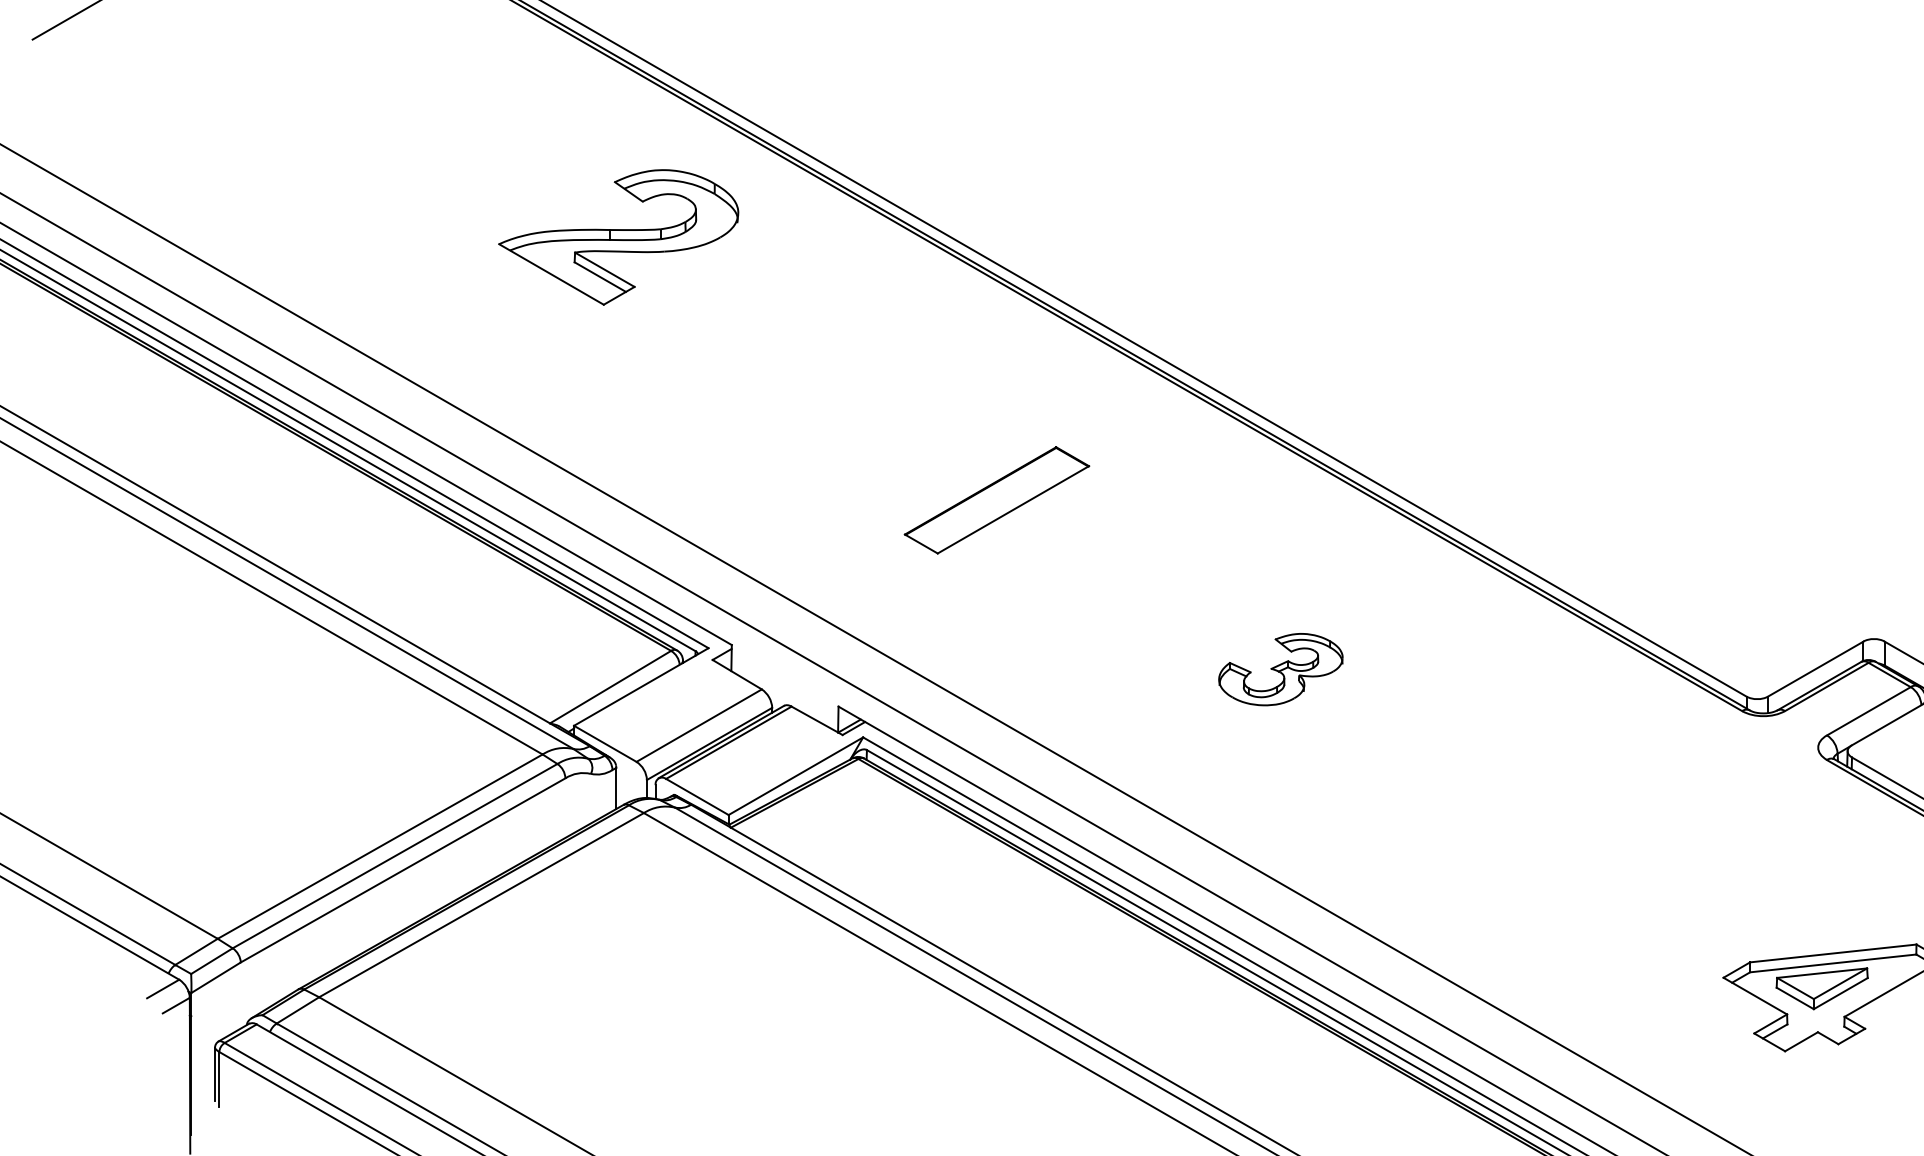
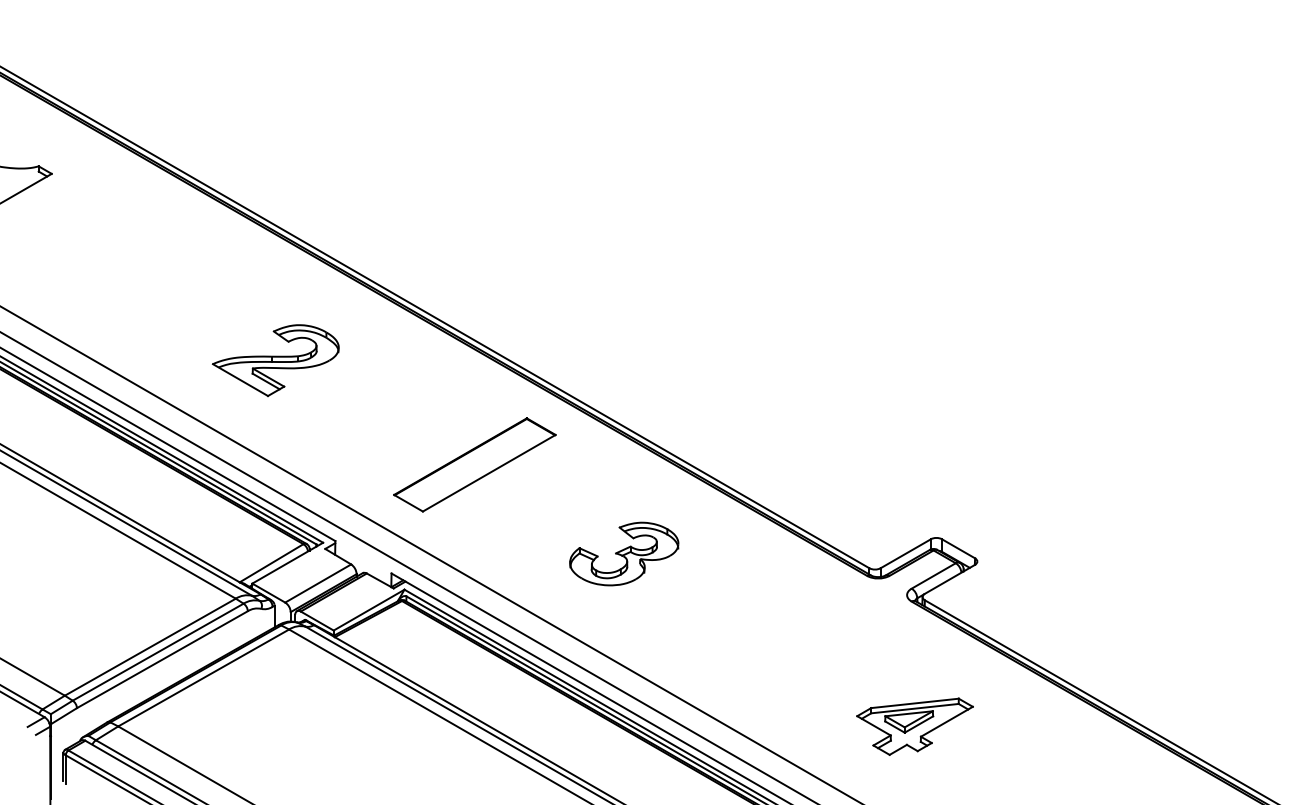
part: (618, 237) -> (275, 360), moved
part: (996, 499) -> (474, 464), size x1.67
part: (1281, 668) -> (624, 553), size x1.67

